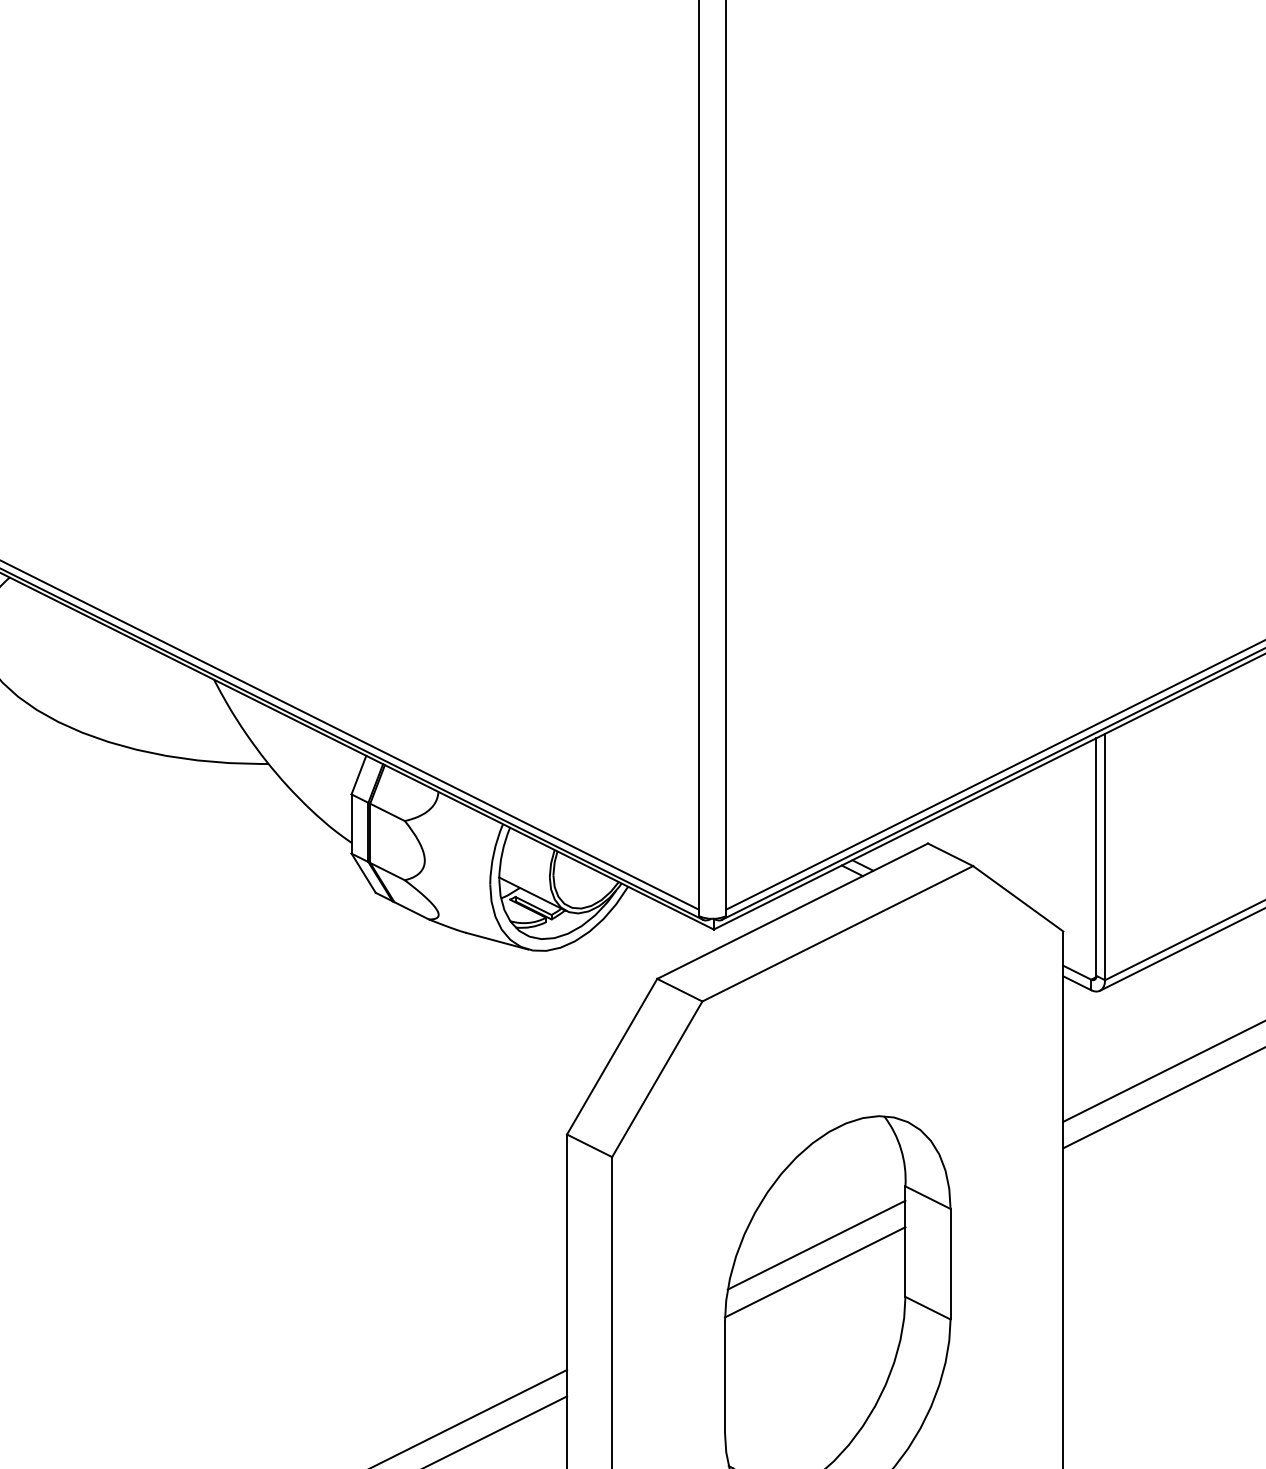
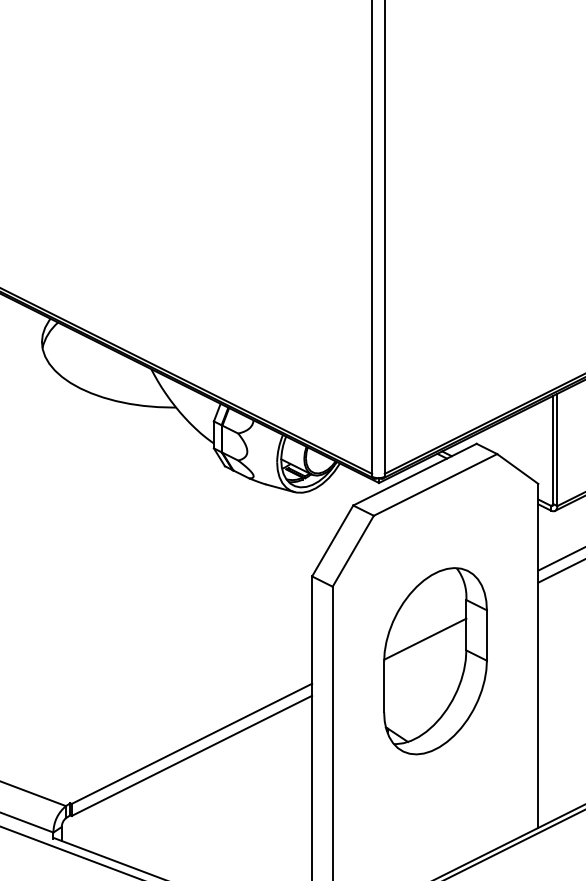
line: (815, 1244) -> (425, 626), removed

